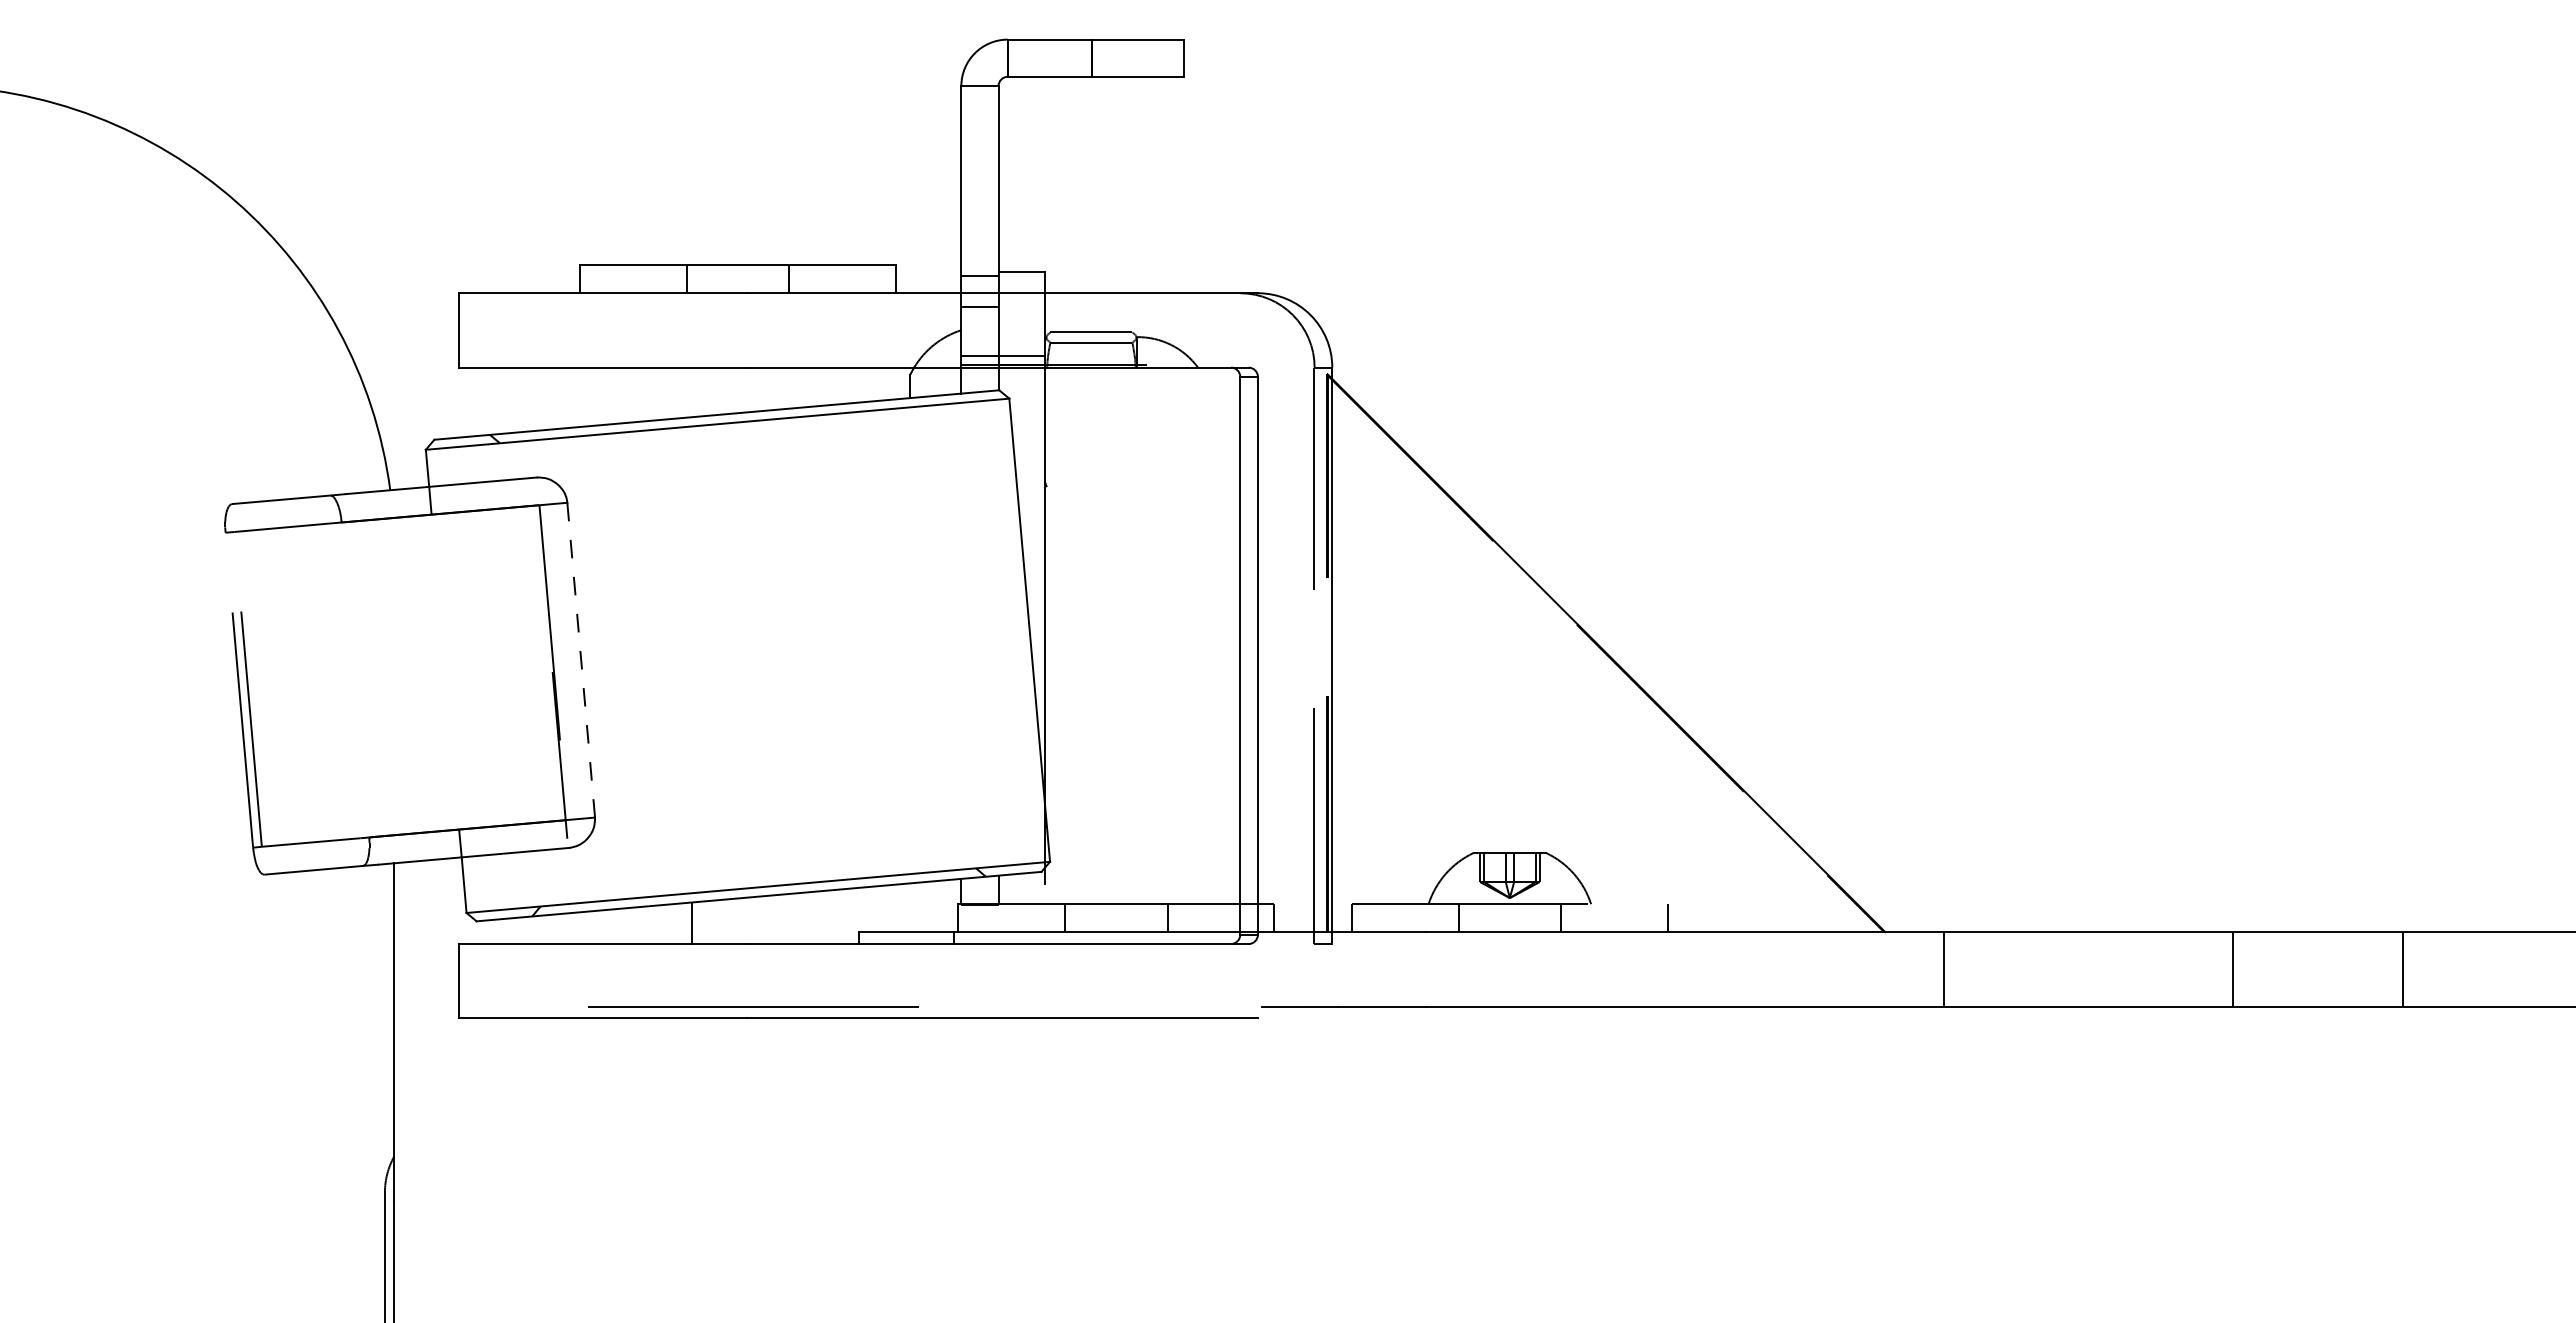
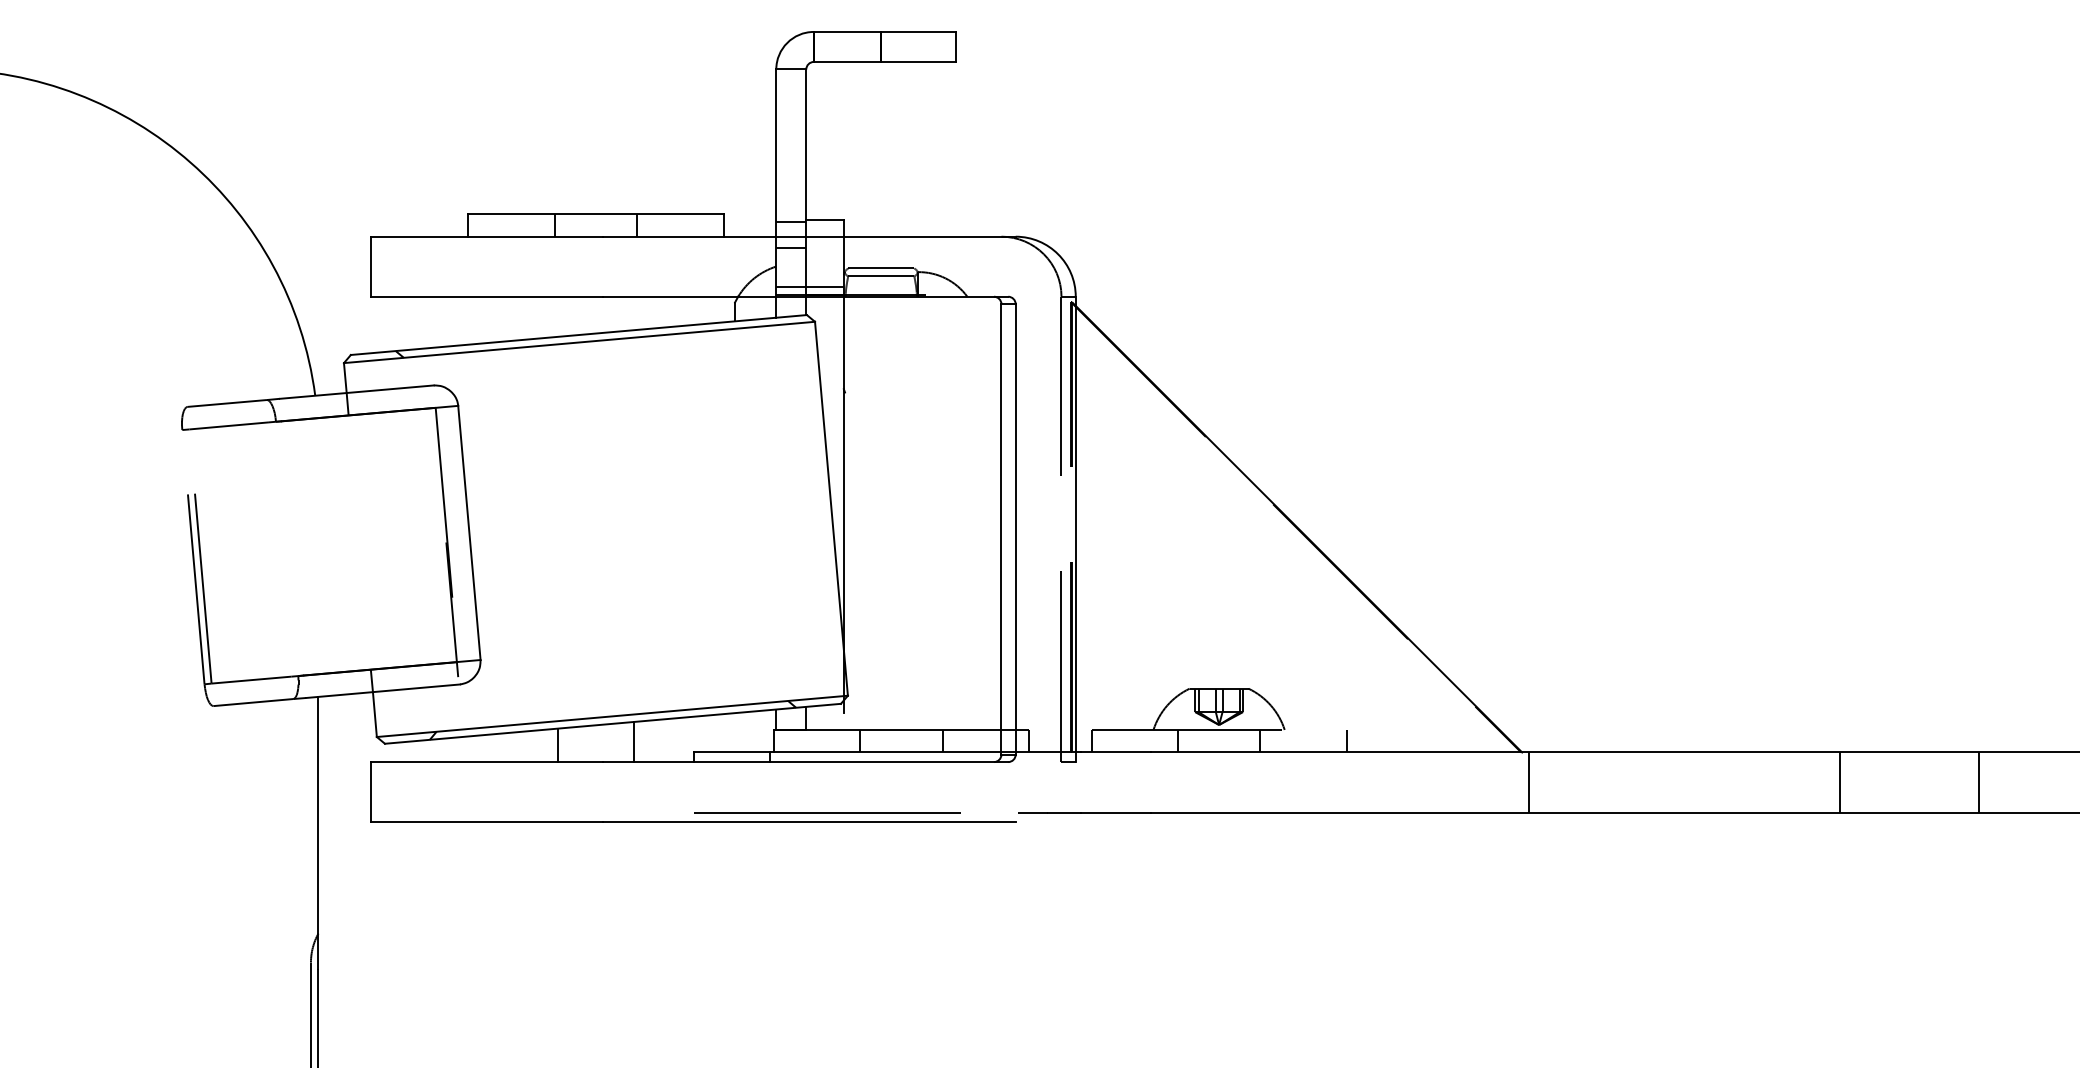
line: (581, 660) -> (469, 533), dashed -> solid
line: (784, 919) -> (633, 742), added
line: (1944, 969) -> (1529, 782), moved
line: (2233, 969) -> (1840, 782), moved
line: (2403, 969) -> (1979, 782), moved
line: (753, 1006) -> (827, 812), moved

